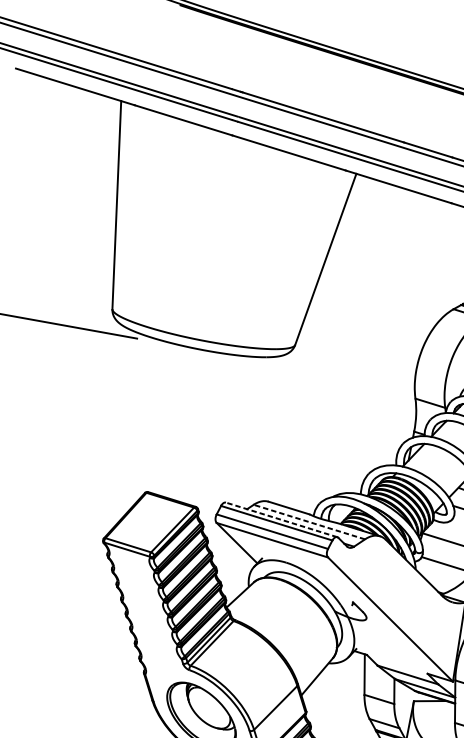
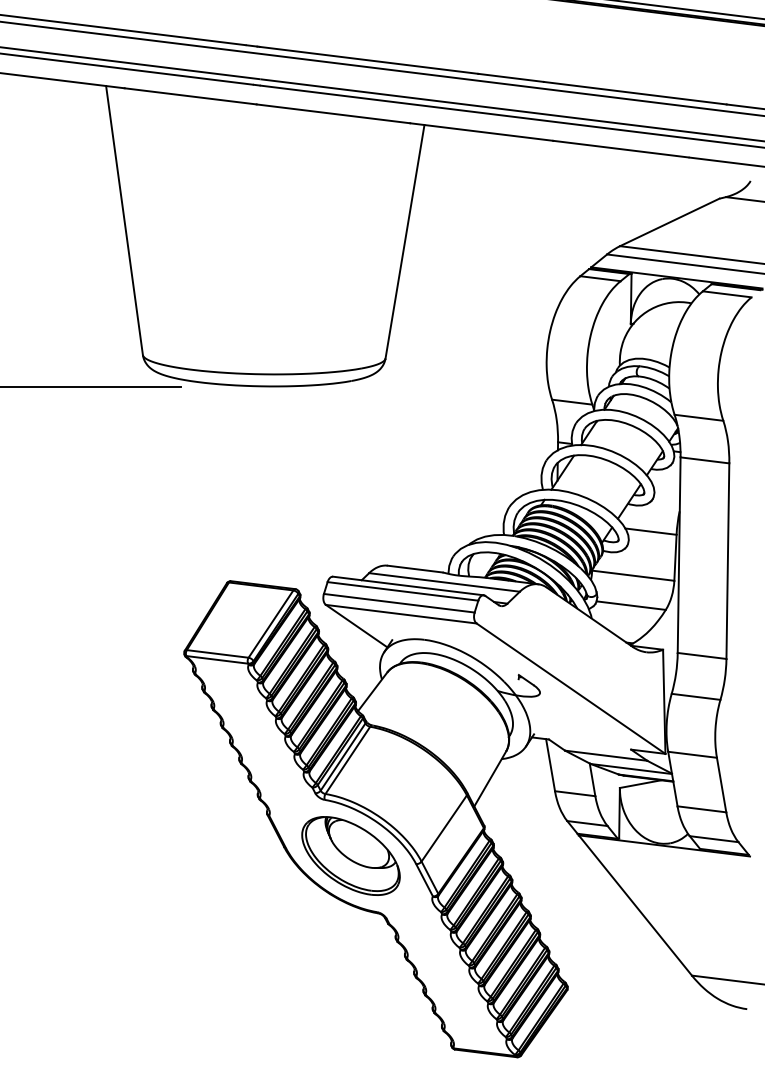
line: (281, 520) -> (408, 586), dashed -> solid
line: (309, 522) -> (444, 582), dashed -> solid

